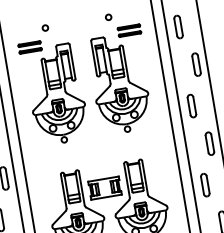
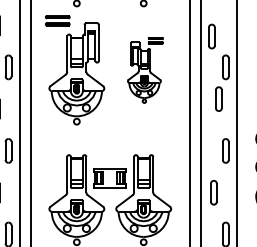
part: (178, 27) -> (211, 36), moved
part: (121, 80) -> (145, 70), size x0.6
part: (191, 105) -> (218, 98), moved

